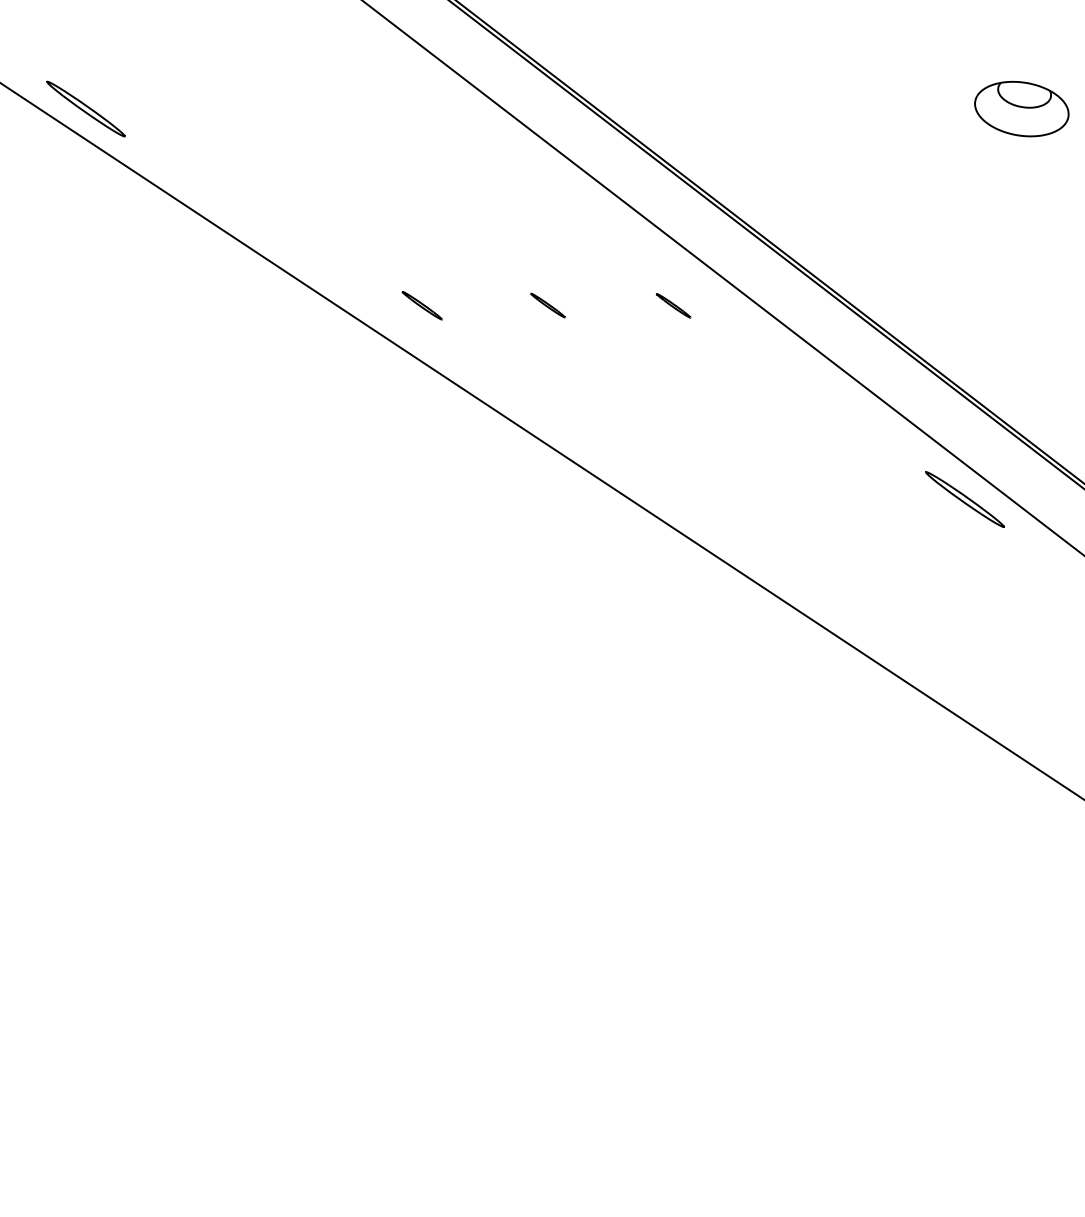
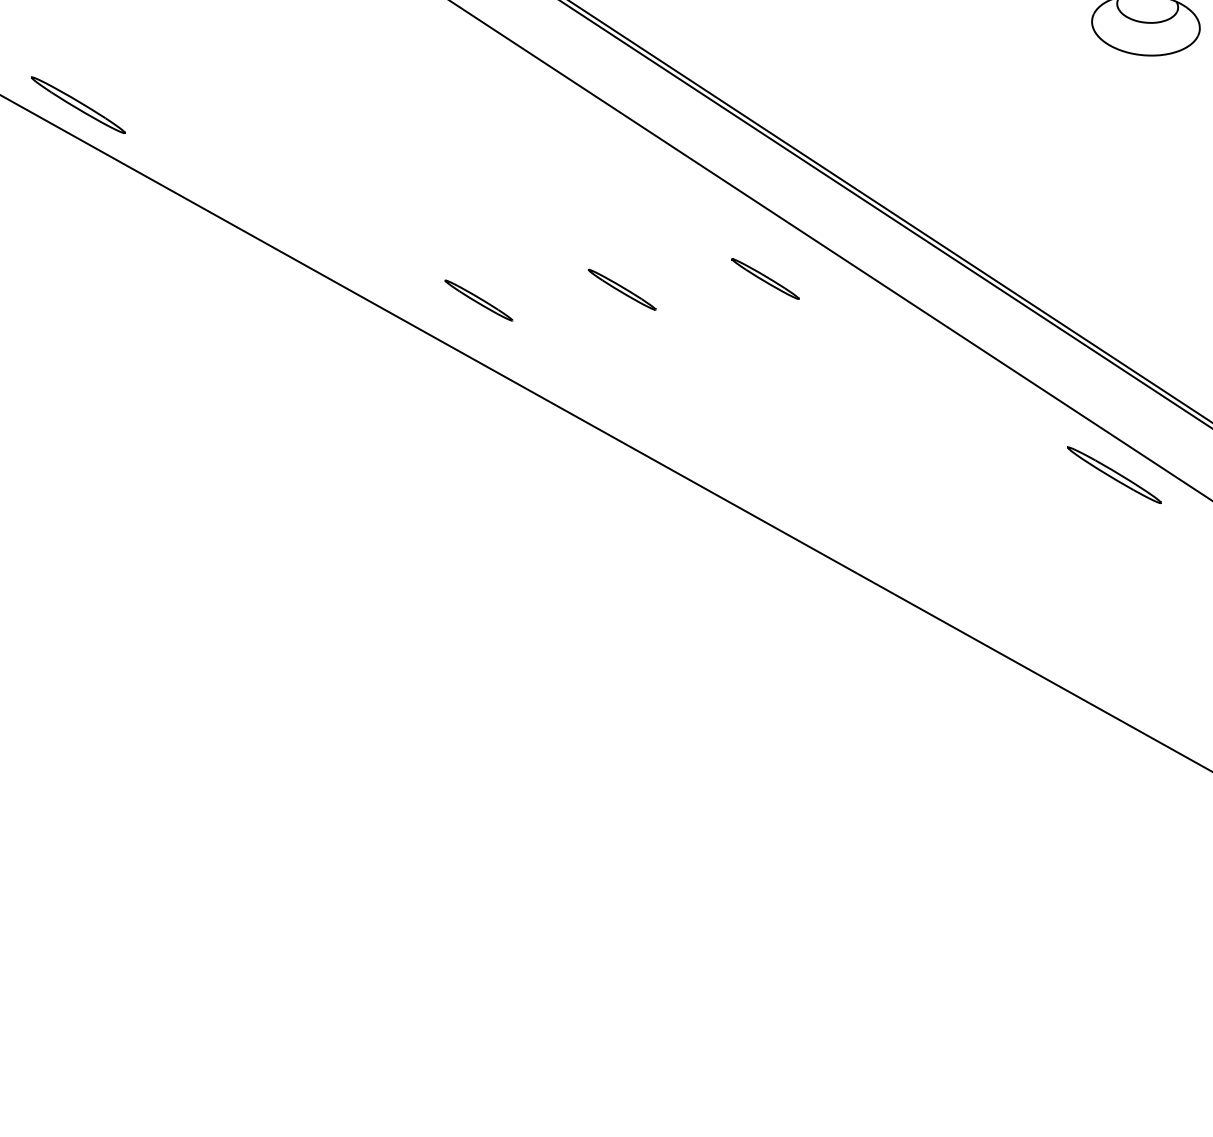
part: (421, 305) -> (477, 300), size x1.43
part: (547, 305) -> (621, 289), size x1.67
part: (673, 305) -> (765, 278), size x1.67

